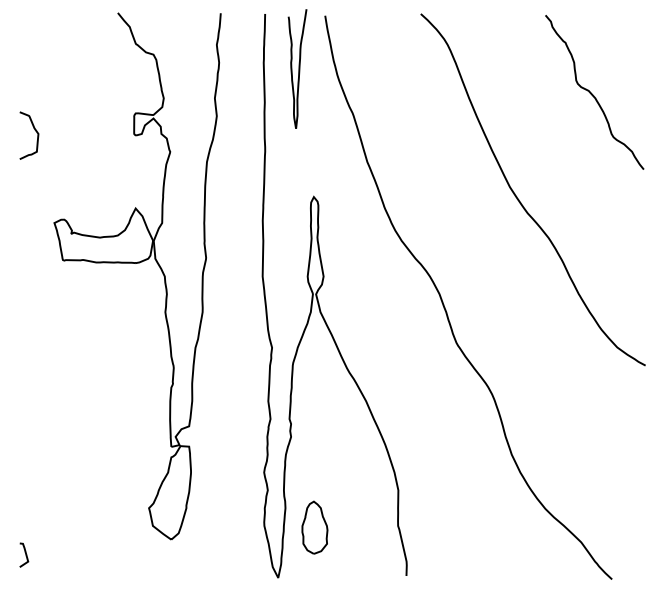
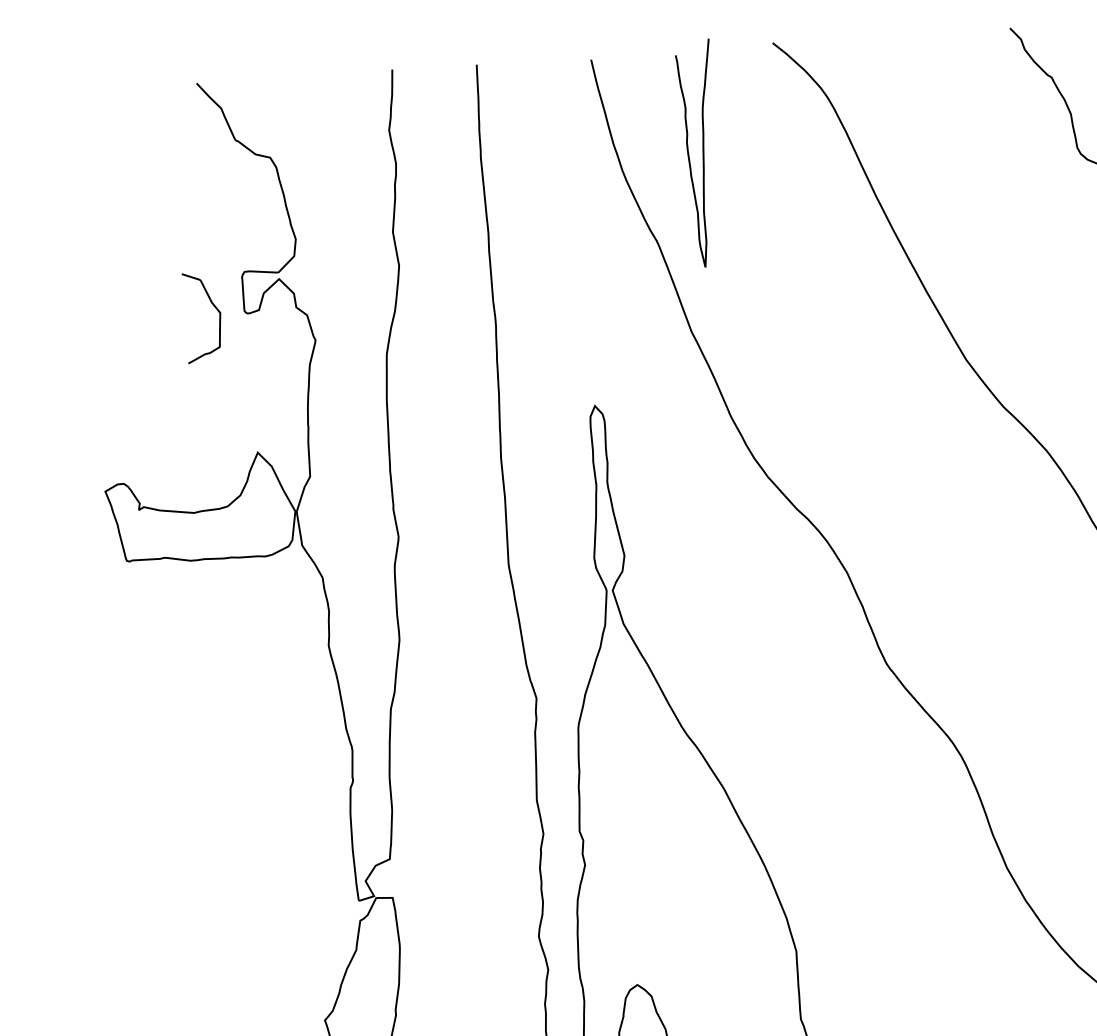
curve: (298, 68) -> (701, 152), moved
curve: (34, 130) -> (212, 306), moved

